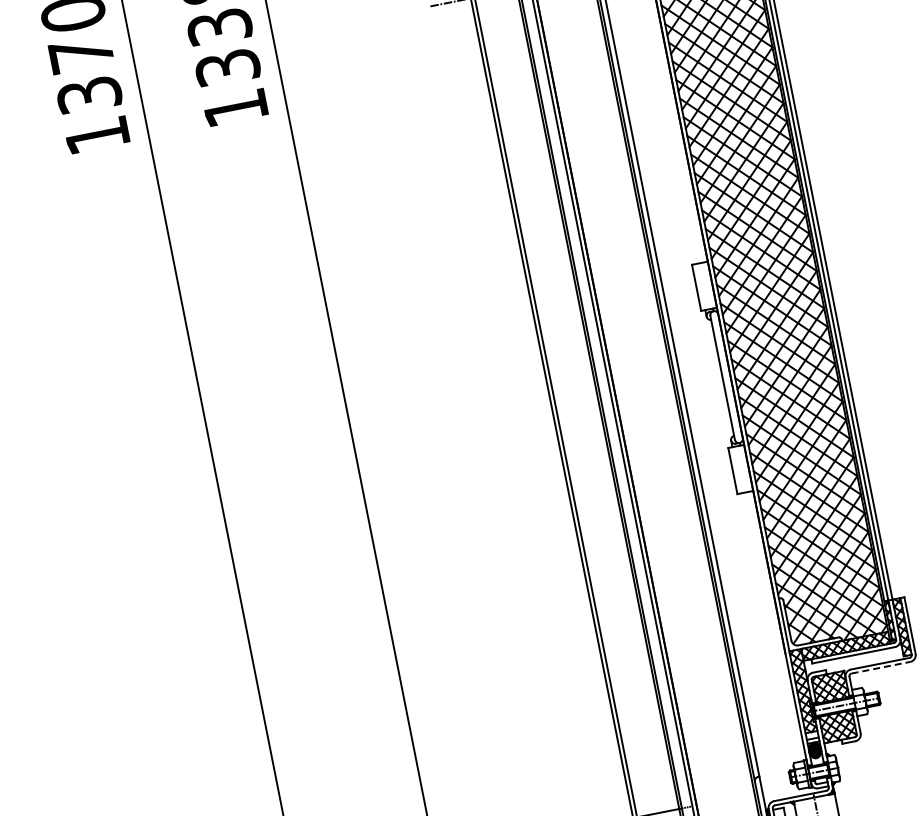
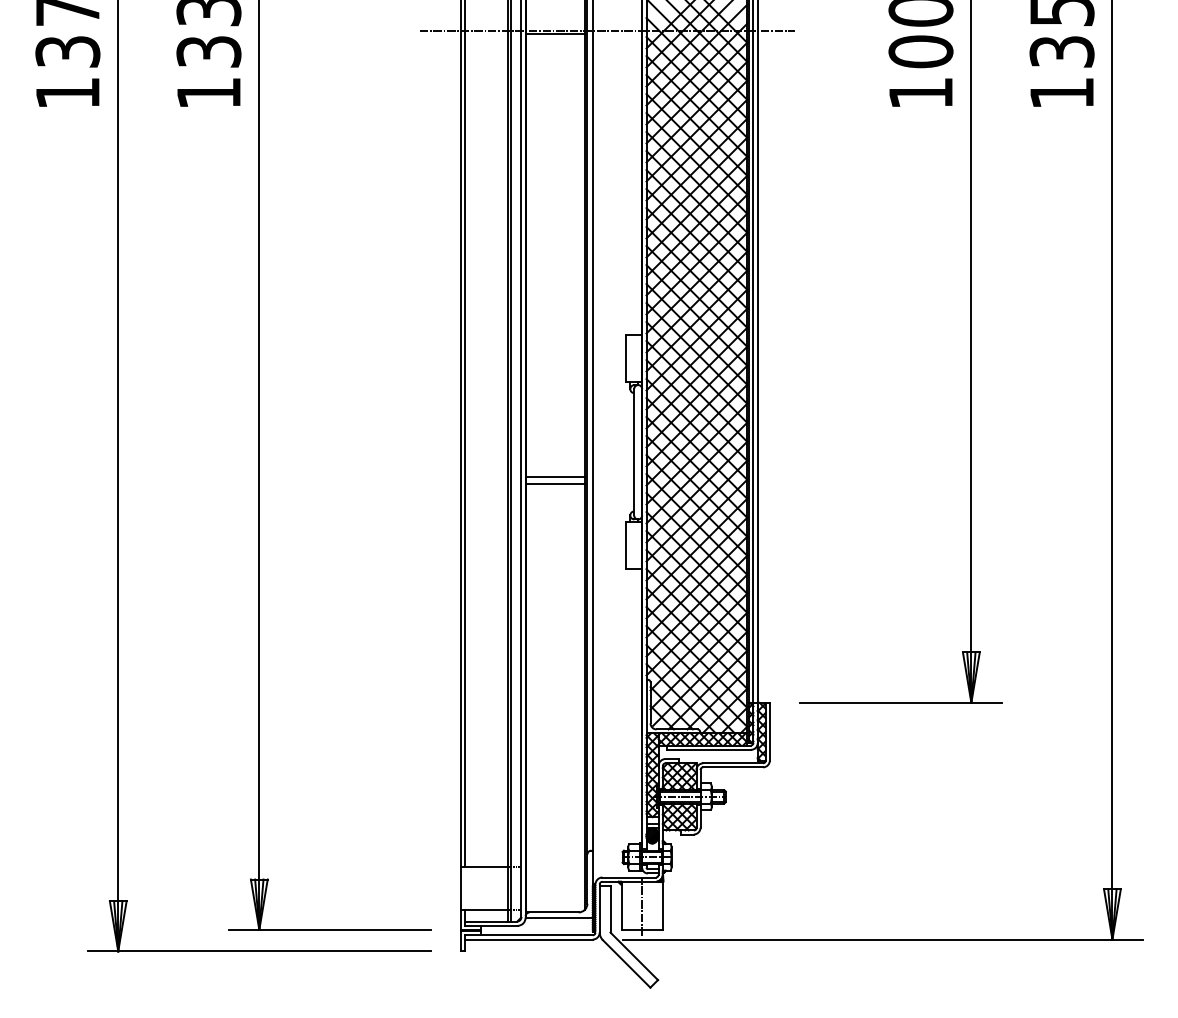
line: (649, 418) -> (554, 477), added
line: (650, 423) -> (554, 483), added
line: (881, 667) -> (733, 767), dashed -> solid

